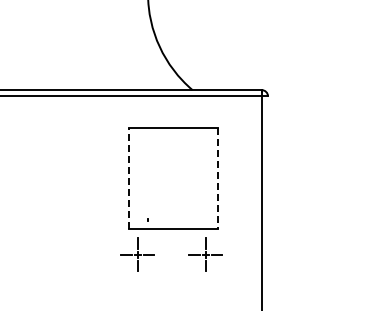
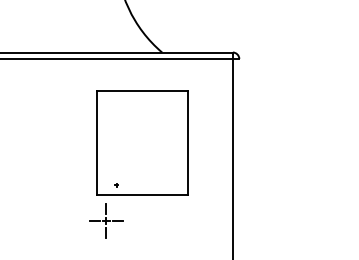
line: (129, 178) -> (97, 142), dashed -> solid
line: (217, 178) -> (187, 142), dashed -> solid
part: (205, 254) -> (175, 220), removed

